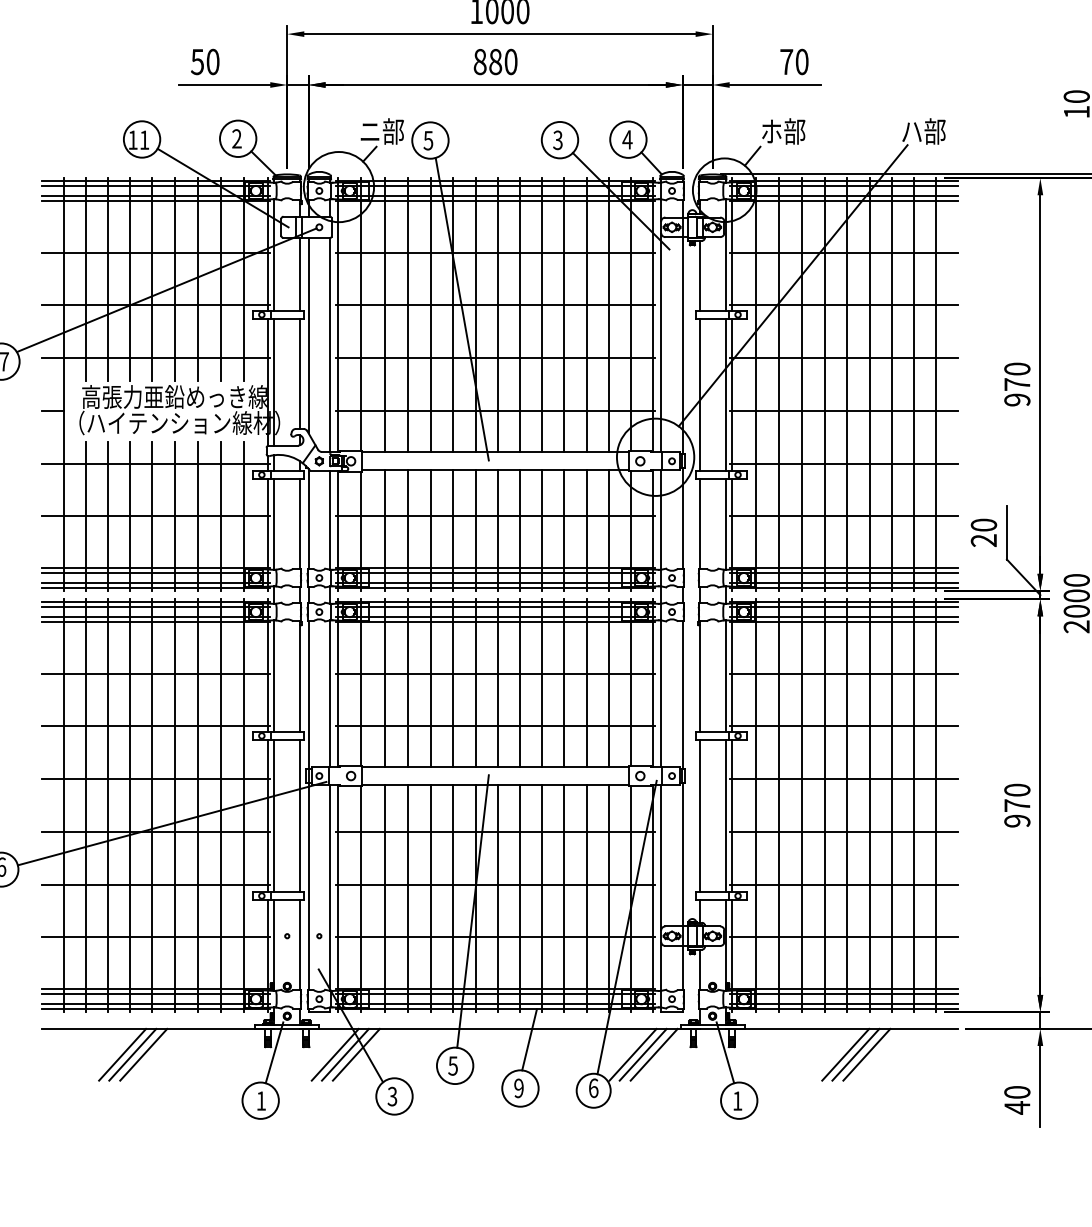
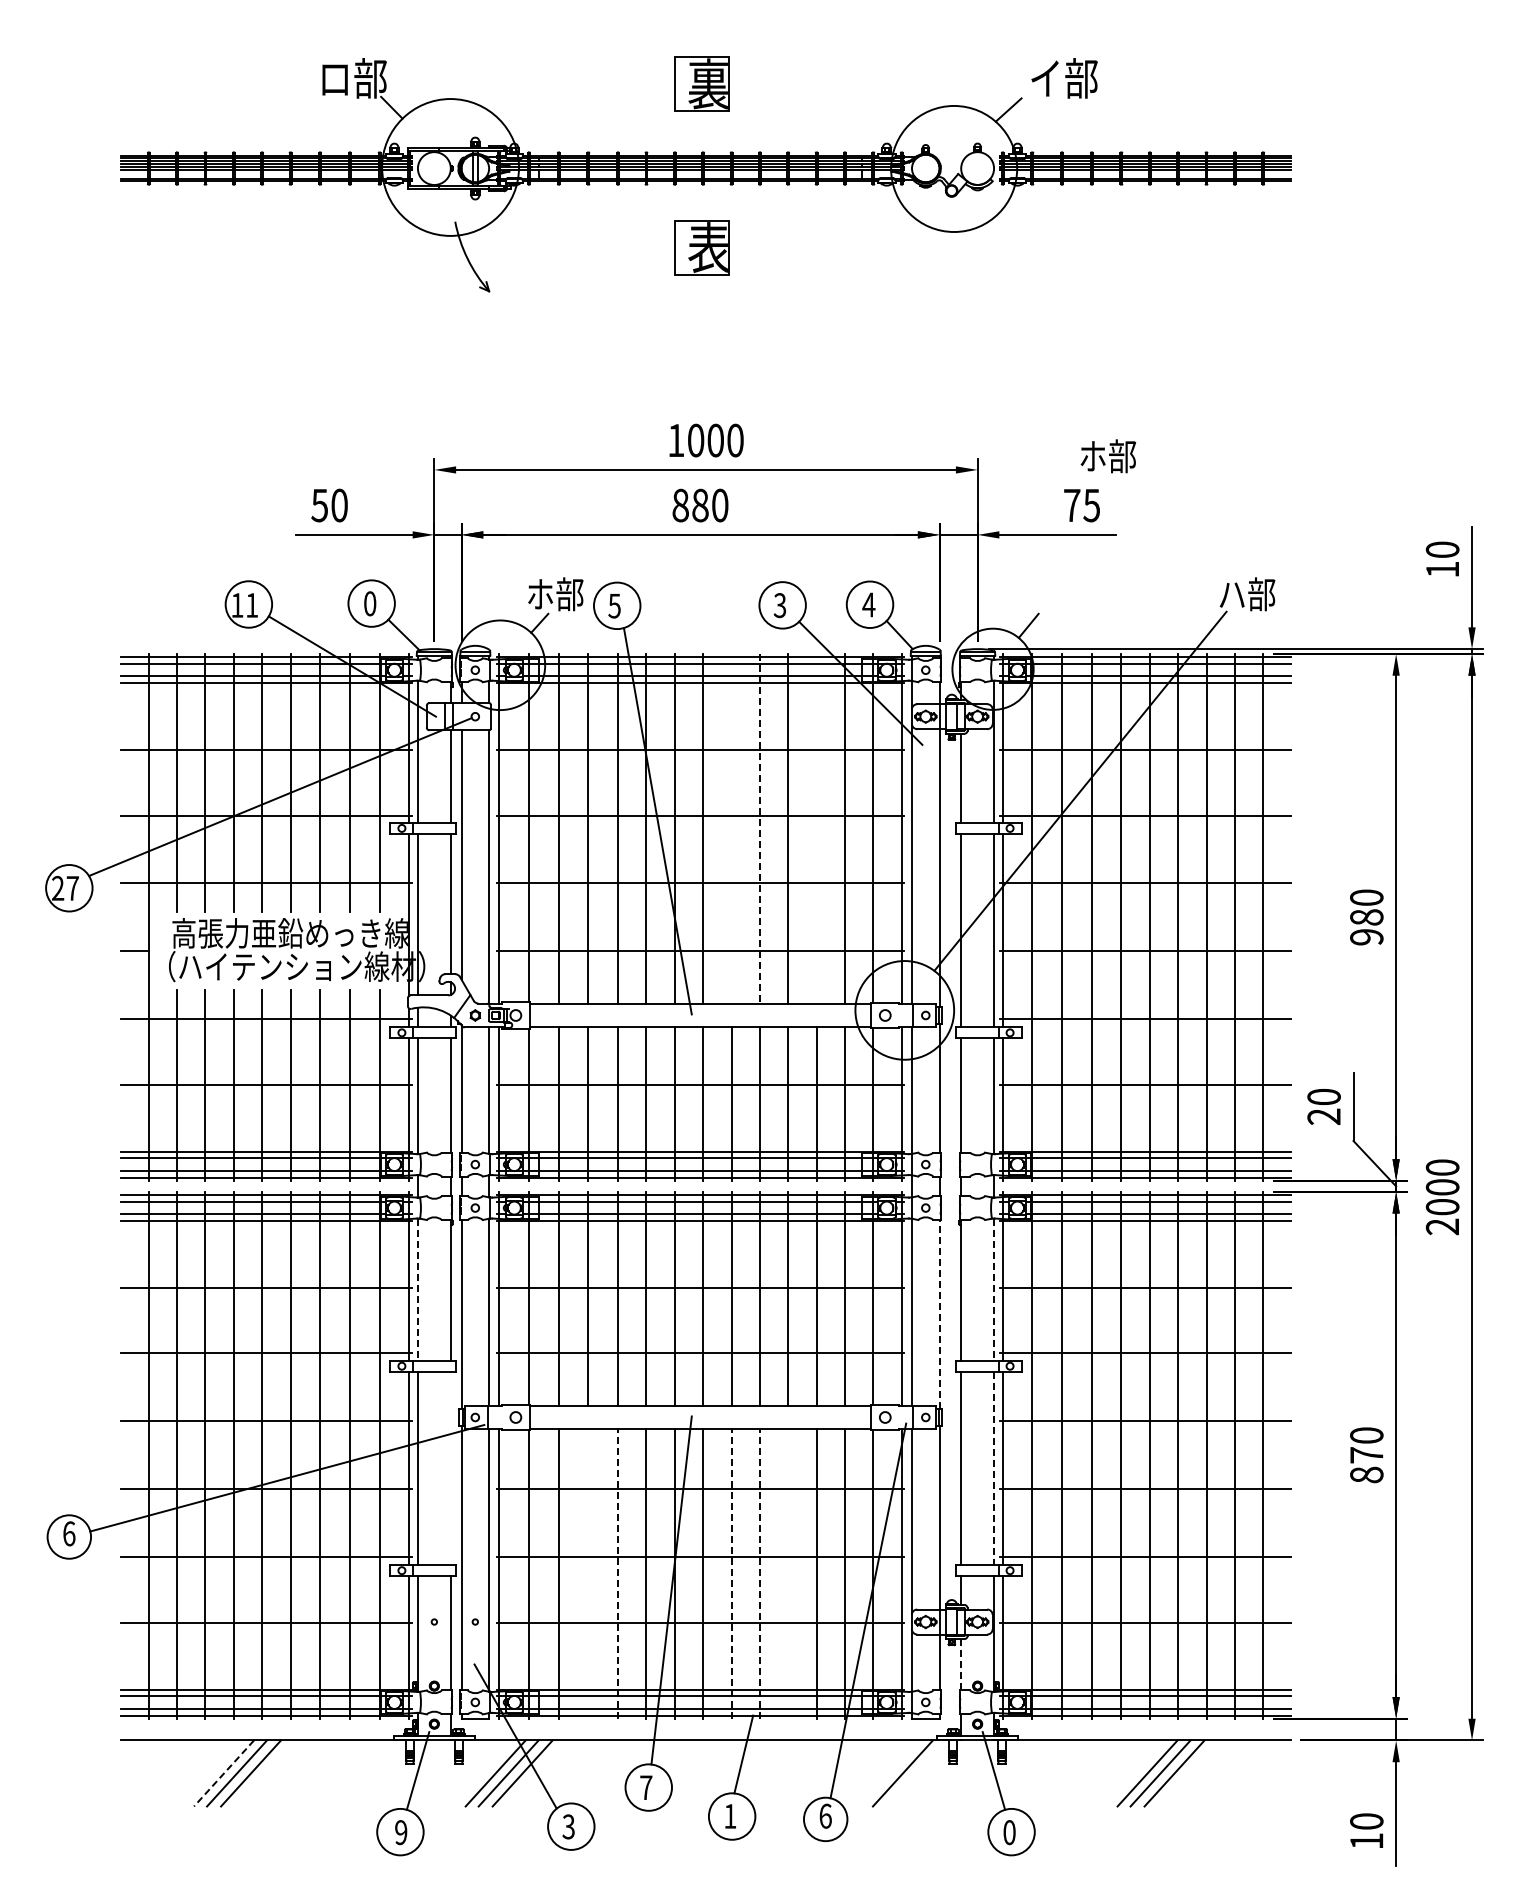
text: (801, 61) -> (1091, 505), 70 -> 75
text: (370, 131) -> (540, 594), ニ部 -> ホ部
text: (783, 131) -> (1108, 456), moved
text: (237, 138) -> (370, 603), 2 -> 0
line: (519, 314) -> (731, 828), removed
line: (586, 314) -> (816, 828), removed
line: (541, 315) -> (759, 829), solid -> dashed
text: (1017, 384) -> (1366, 917), 970 -> 980
line: (274, 676) -> (417, 1290), solid -> dashed
line: (725, 676) -> (994, 1290), solid -> dashed
line: (682, 694) -> (939, 1313), solid -> dashed
line: (299, 816) -> (450, 1468), removed
line: (725, 816) -> (994, 1468), solid -> dashed
text: (1017, 820) -> (1366, 1474), 970 -> 870
line: (407, 898) -> (588, 1573), removed
line: (431, 898) -> (618, 1573), solid -> dashed
line: (519, 898) -> (731, 1573), solid -> dashed
line: (541, 898) -> (759, 1573), solid -> dashed
line: (564, 898) -> (788, 1573), removed
line: (700, 969) -> (961, 1664), solid -> dashed
line: (122, 1054) -> (224, 1773), solid -> dashed
line: (632, 1054) -> (875, 1773), removed
line: (642, 1054) -> (888, 1773), removed
text: (452, 1065) -> (645, 1787), 5 -> 7
text: (519, 1087) -> (730, 1815), 9 -> 1
text: (261, 1101) -> (401, 1832), 1 -> 9
text: (737, 1101) -> (1009, 1832), 1 -> 0
text: (1017, 1108) -> (1366, 1841), 40 -> 10

